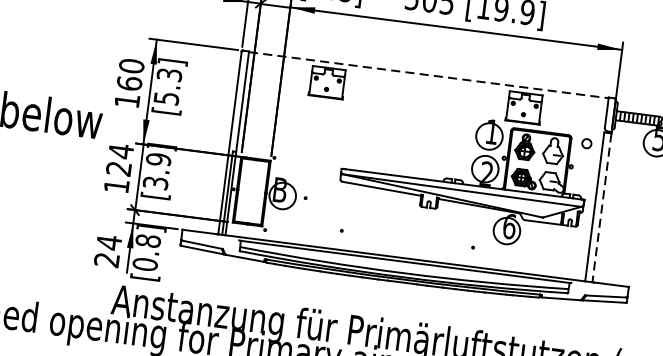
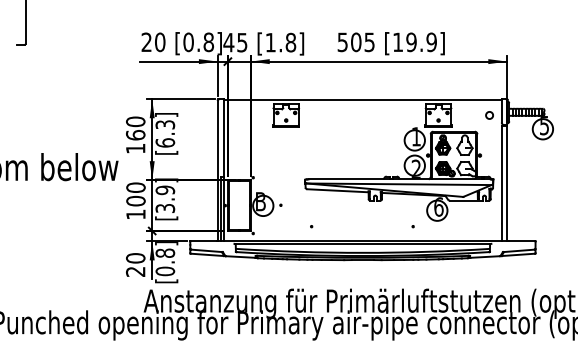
line: (429, 75) -> (363, 99), dashed -> solid
text: (166, 97) -> (165, 142), [5.3] -> [6.3]
circle: (586, 143) -> (489, 115), moved
text: (119, 160) -> (135, 194), 124 -> 100
line: (602, 207) -> (507, 183), dashed -> solid
text: (108, 241) -> (135, 257), 24 -> 20

